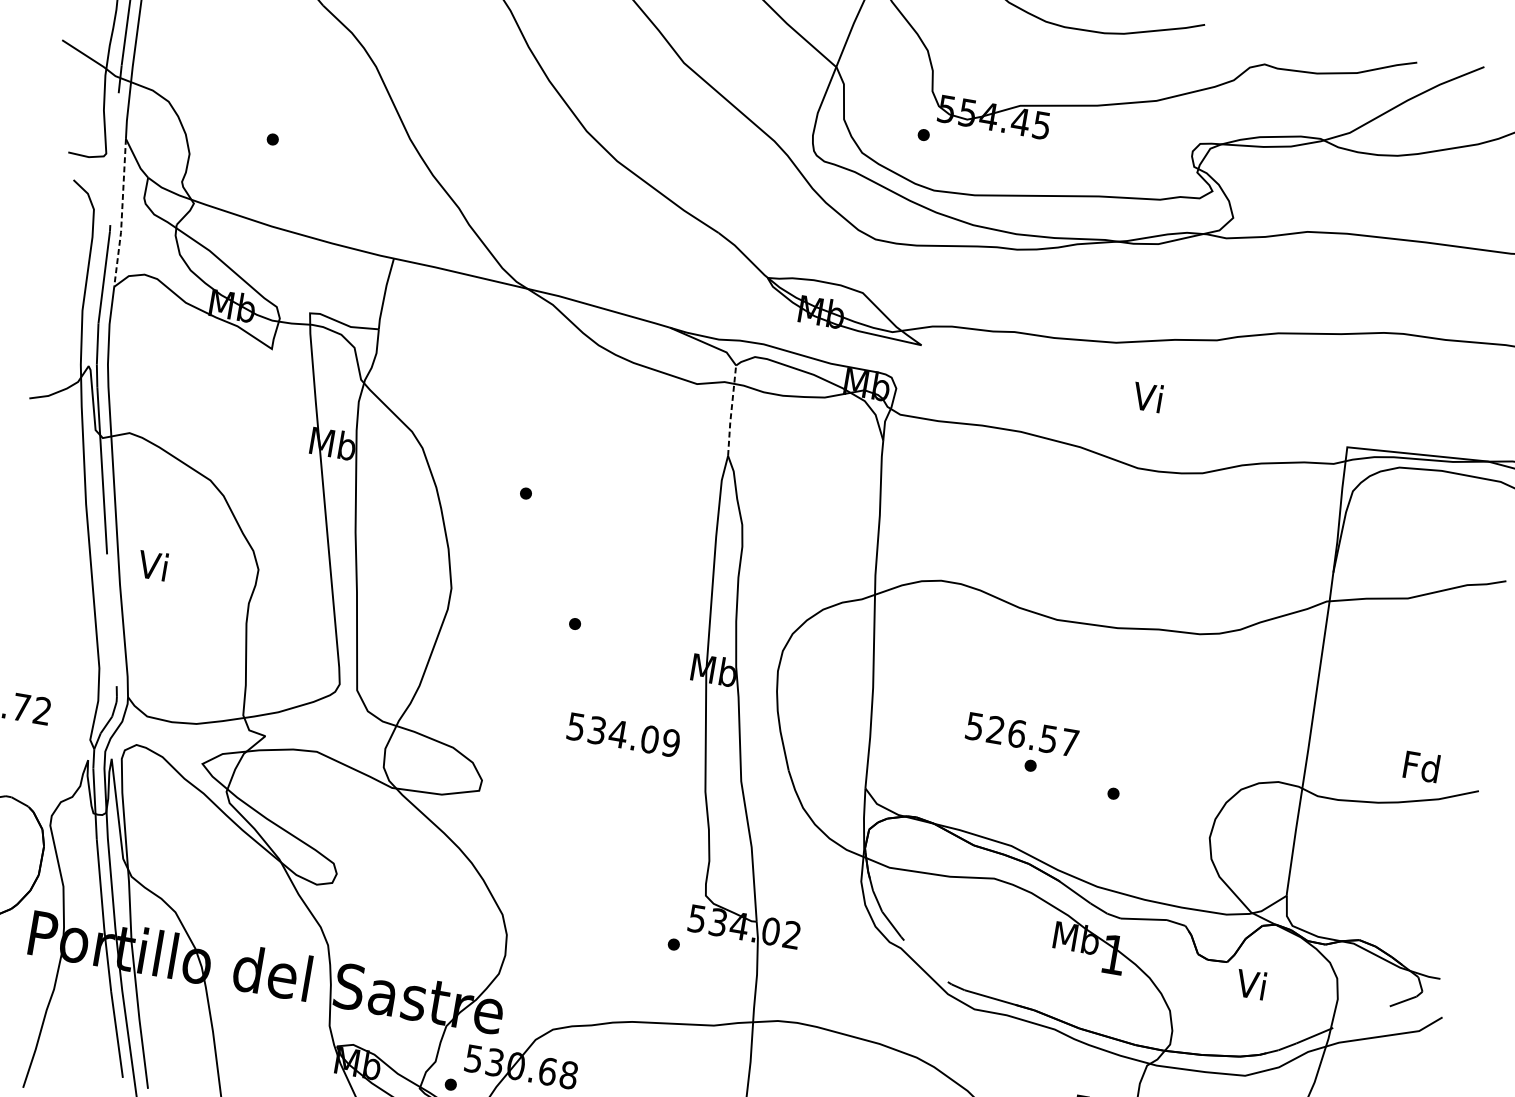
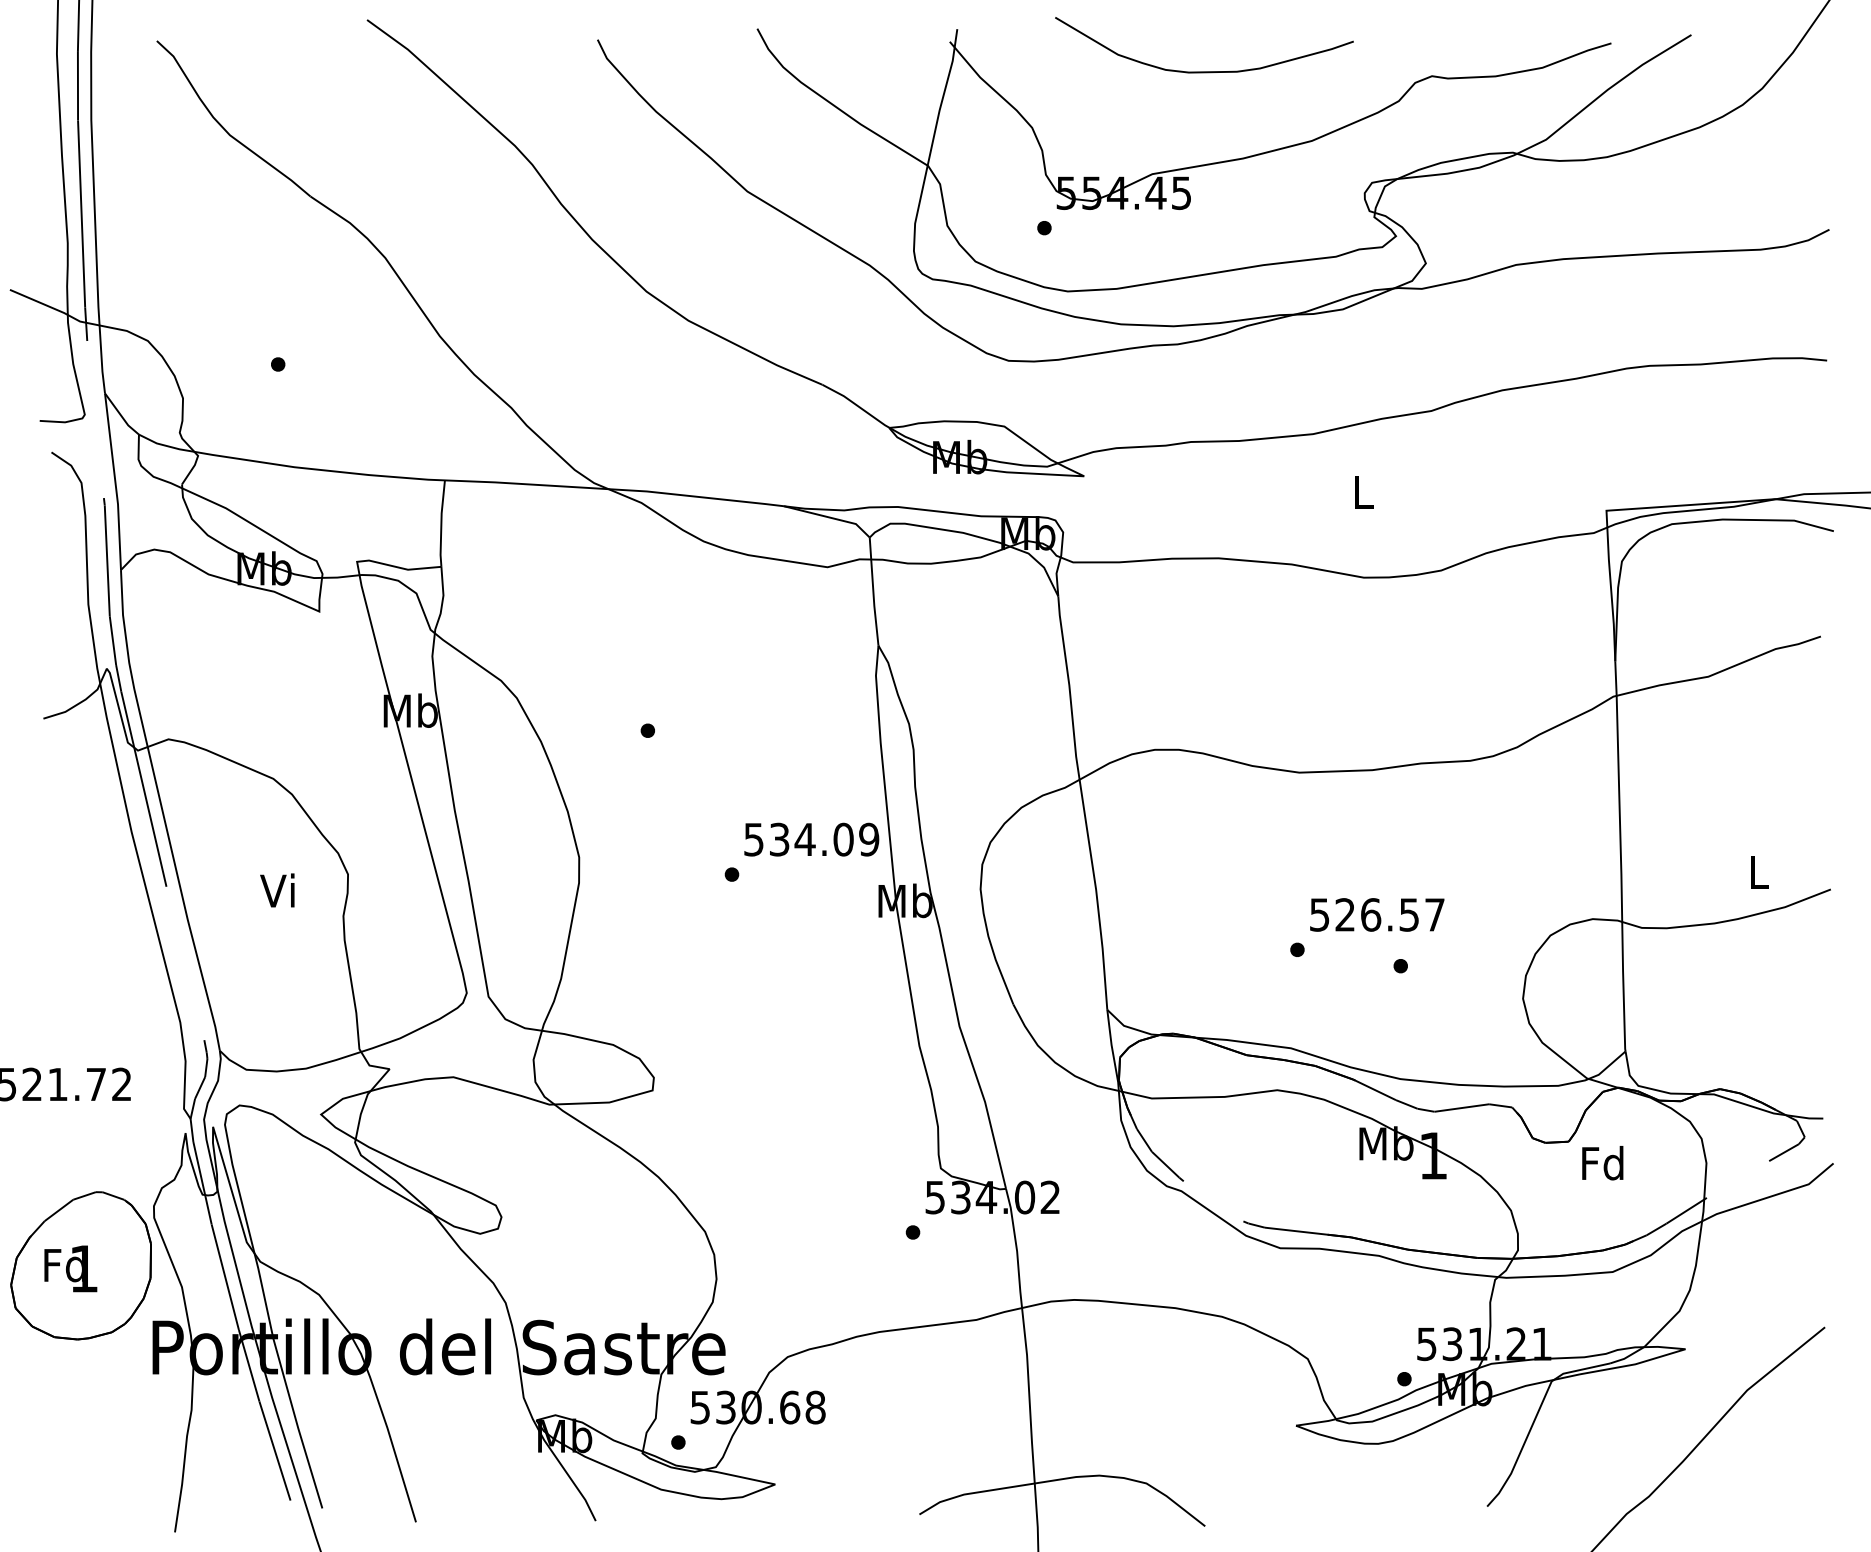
line: (122, 213) -> (115, 482), dashed -> solid
text: (1147, 396) -> (1360, 491), Vi -> L
line: (731, 411) -> (873, 592), dashed -> solid
text: (152, 565) -> (277, 890), moved
text: (623, 734) -> (811, 839), moved
text: (1022, 734) -> (1377, 914), moved
text: (1420, 765) -> (1757, 871), Fd -> L
text: (1252, 984) -> (1602, 1163), Vi -> Fd

